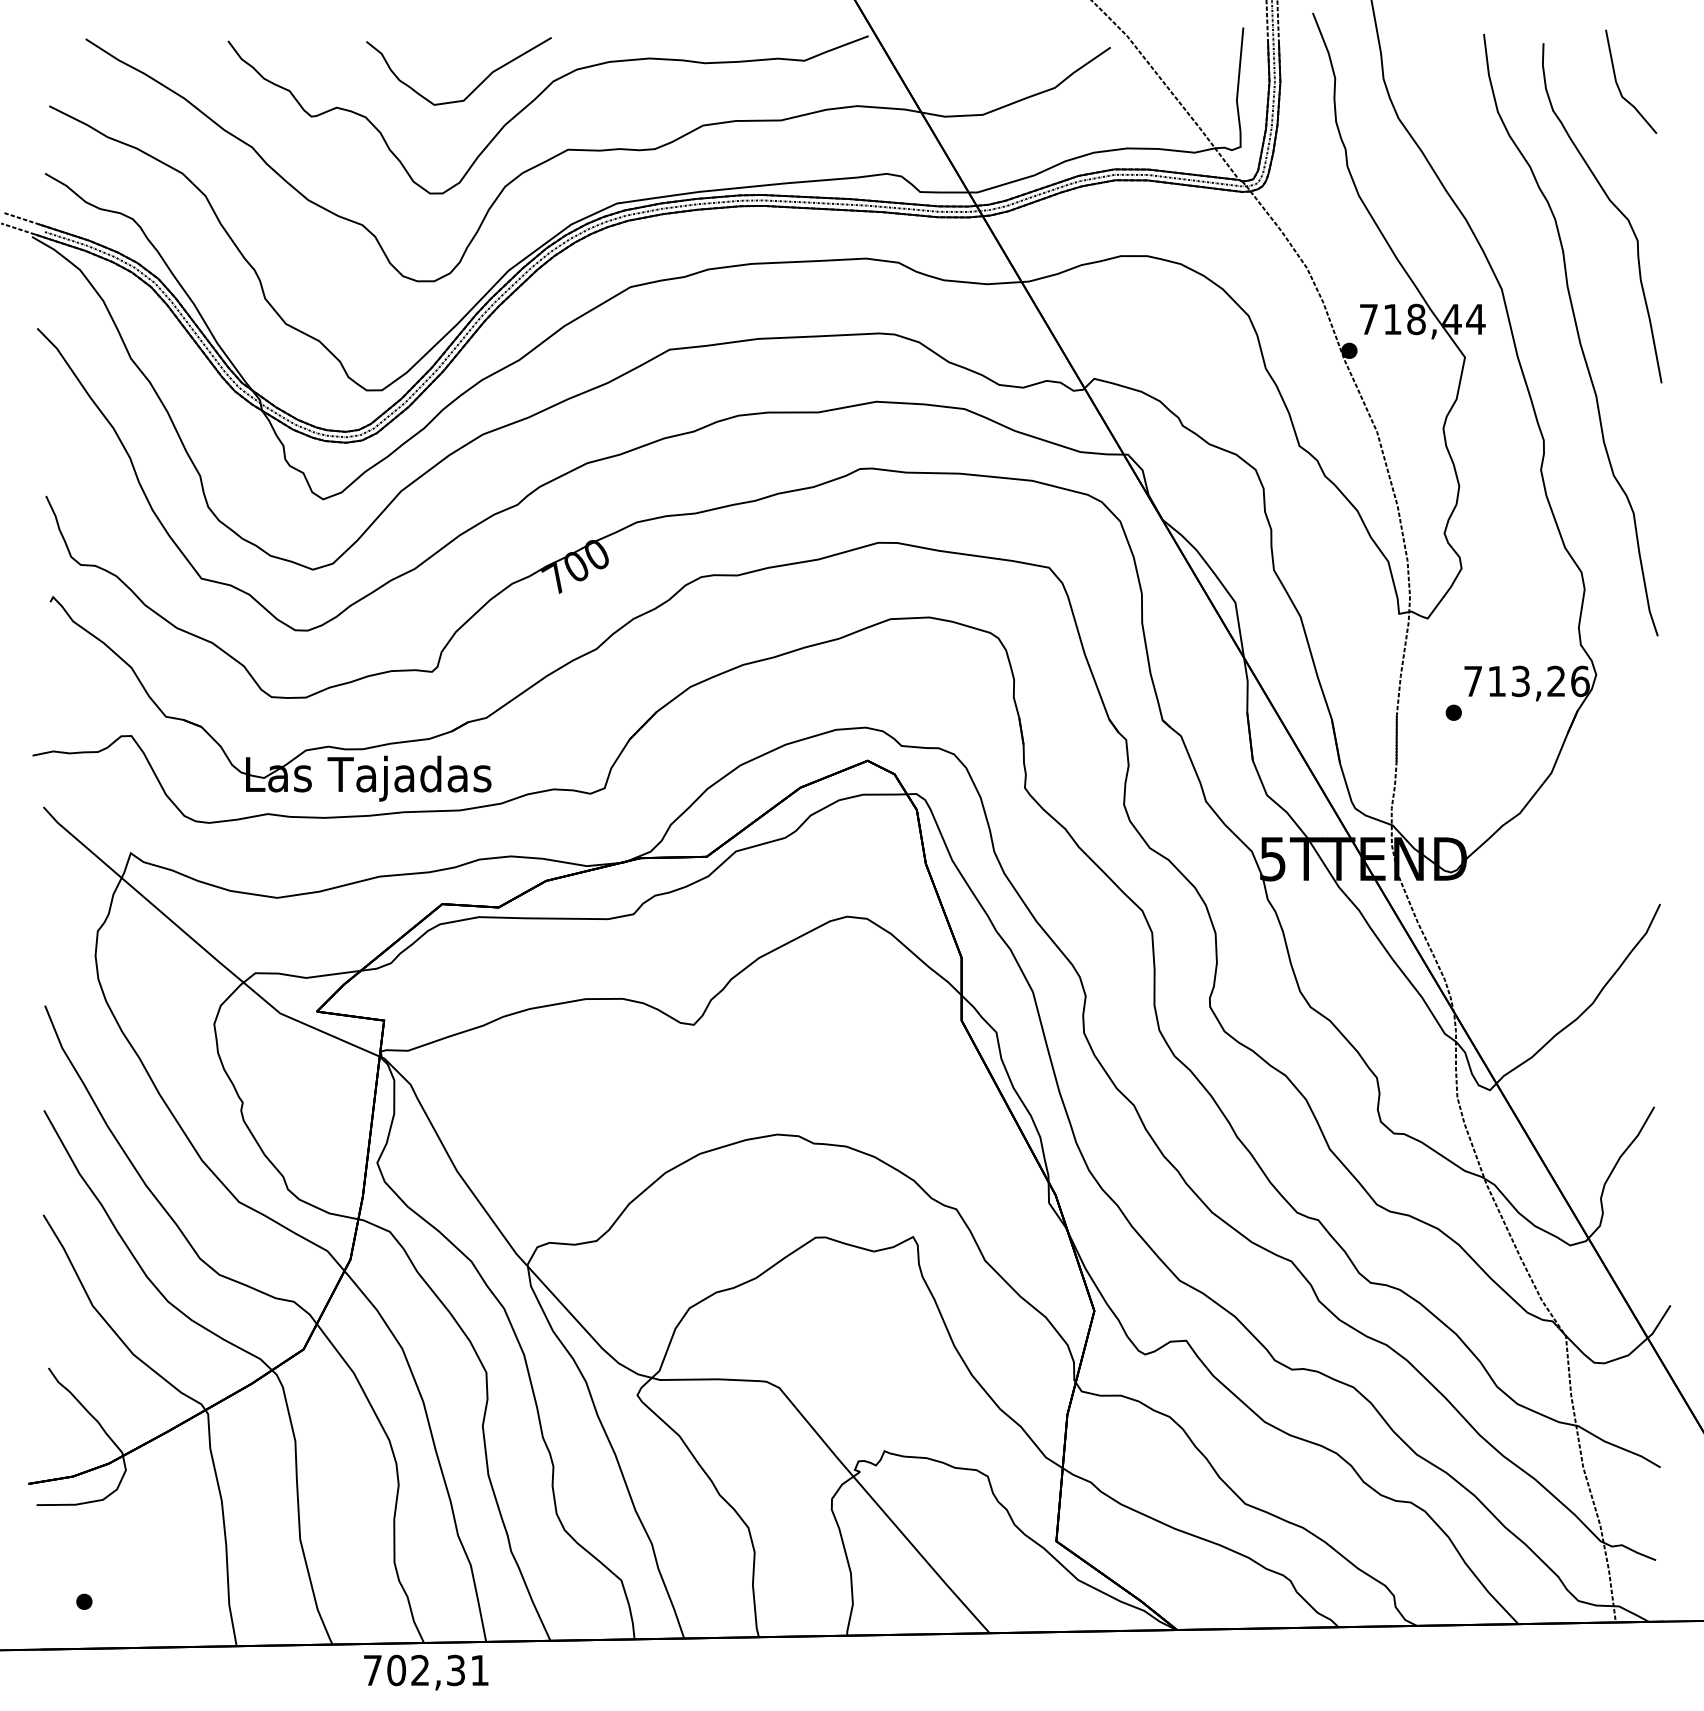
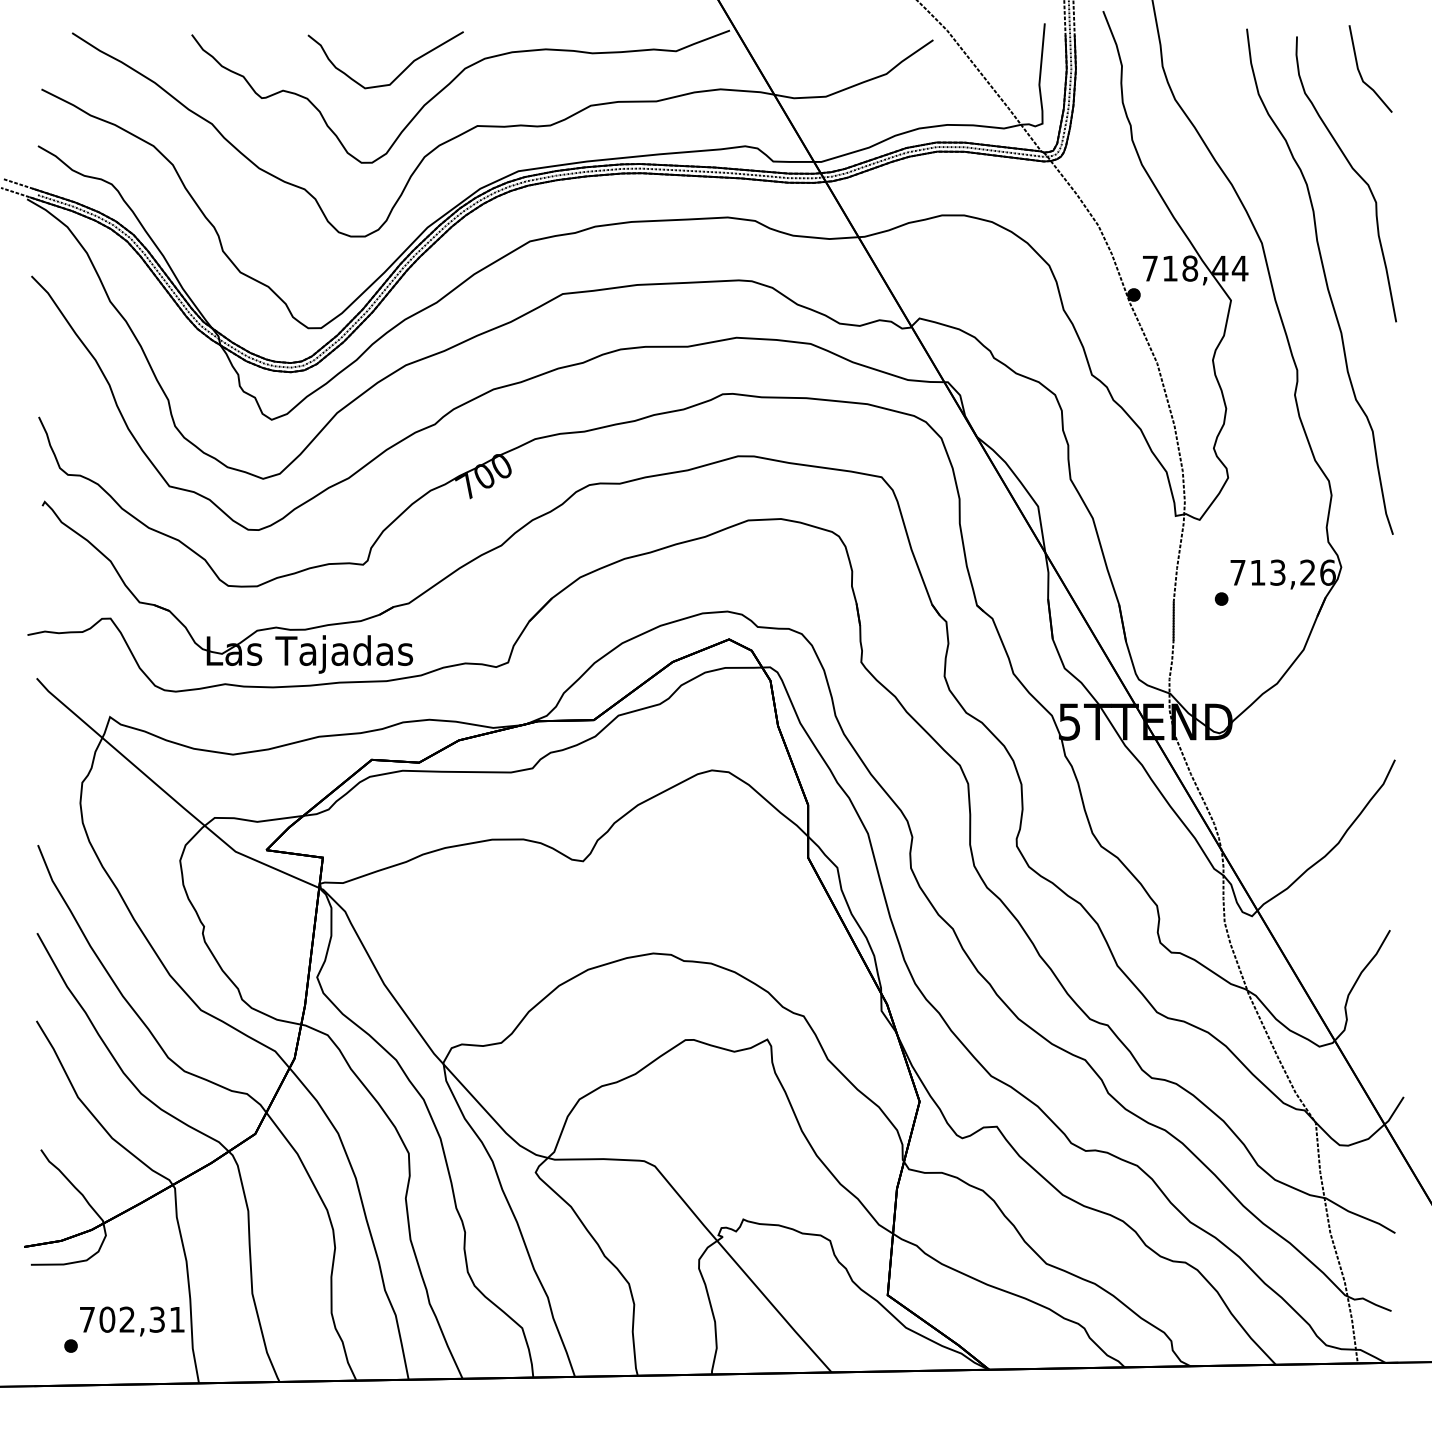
text: (426, 1672) -> (132, 1321), moved

